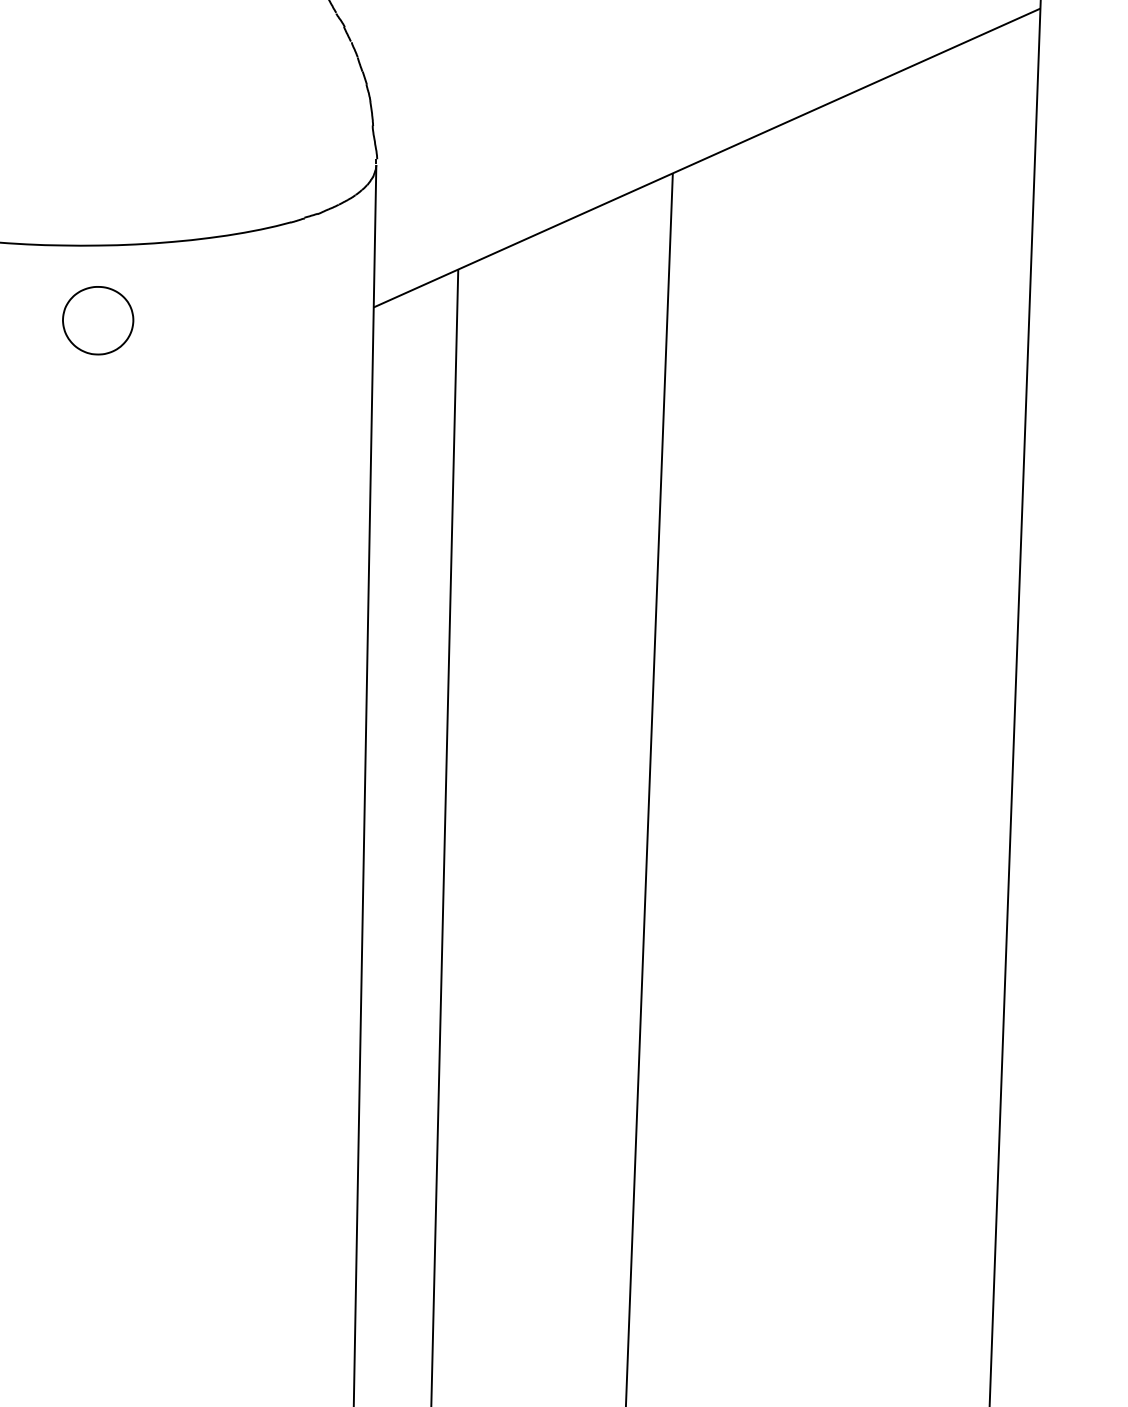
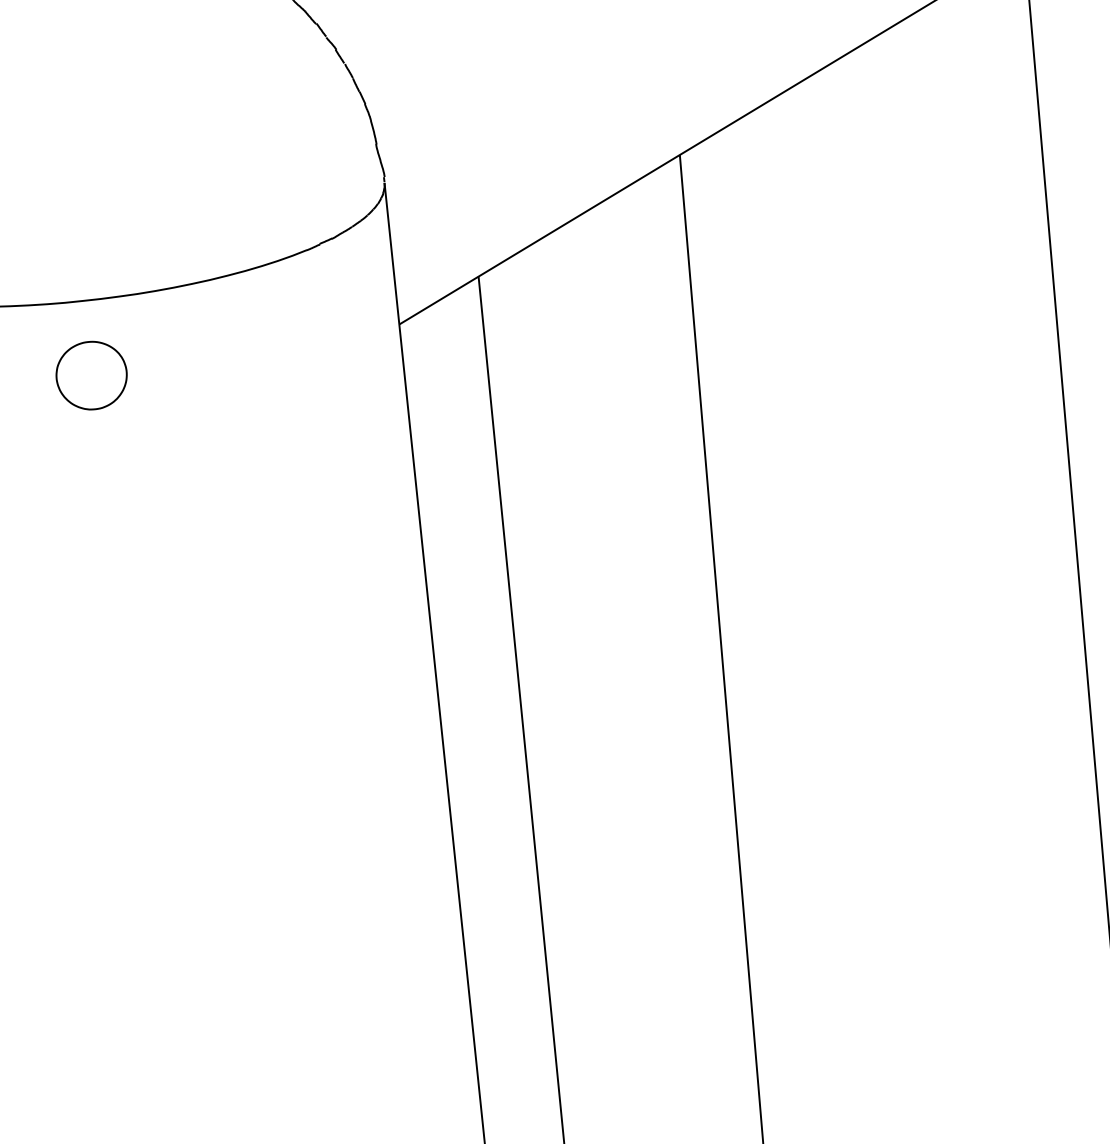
part: (98, 320) -> (92, 375), moved

